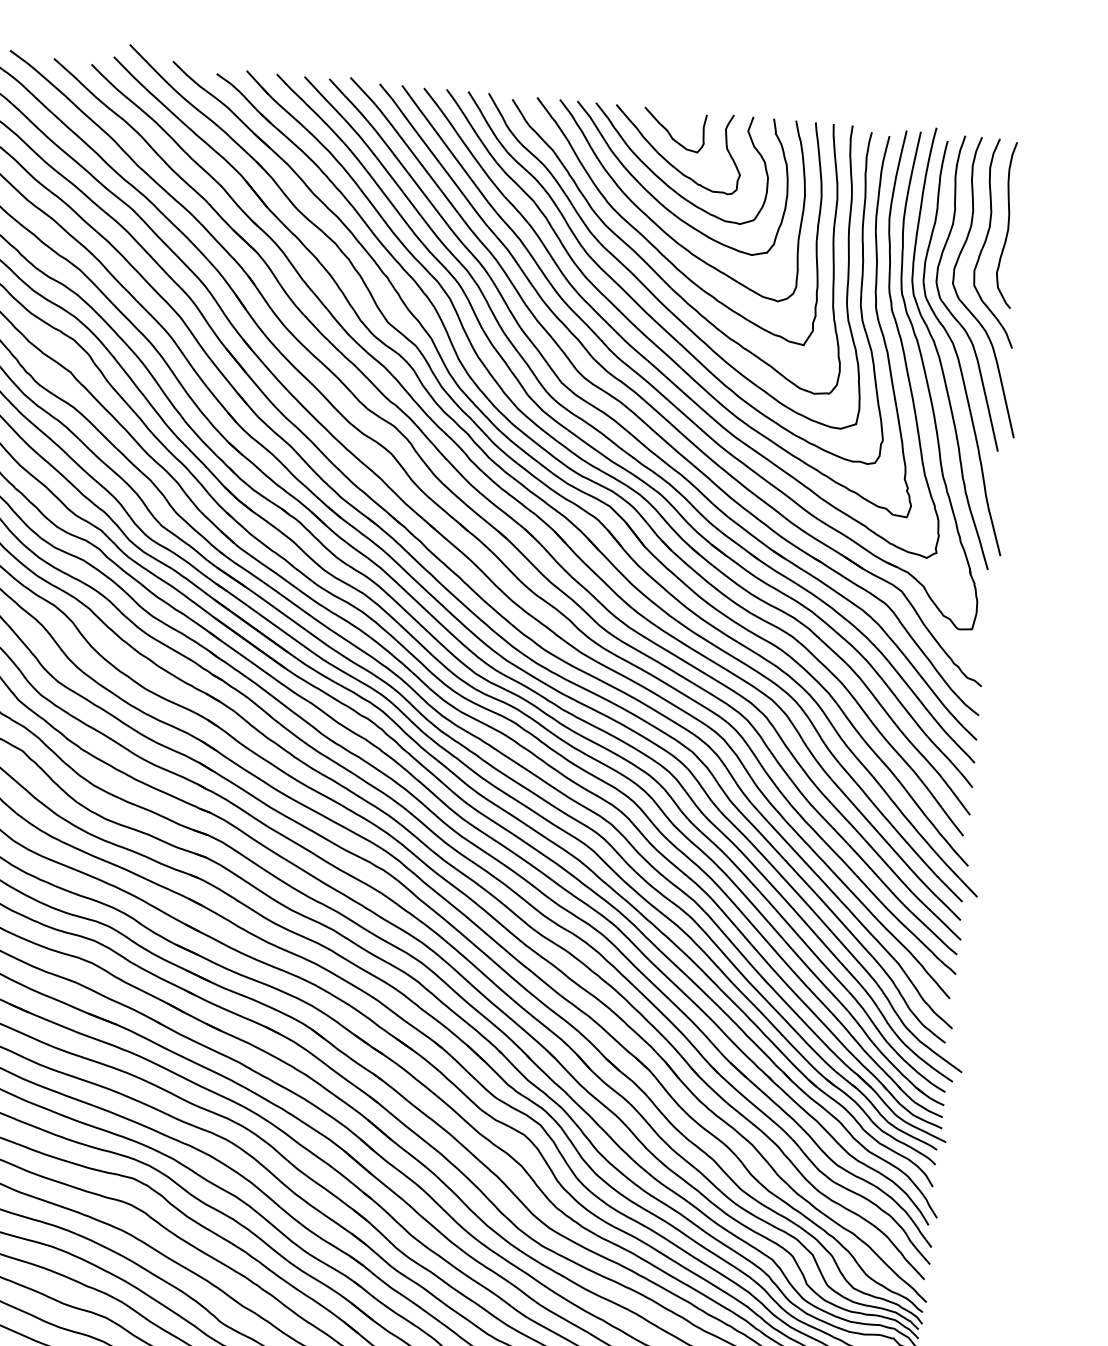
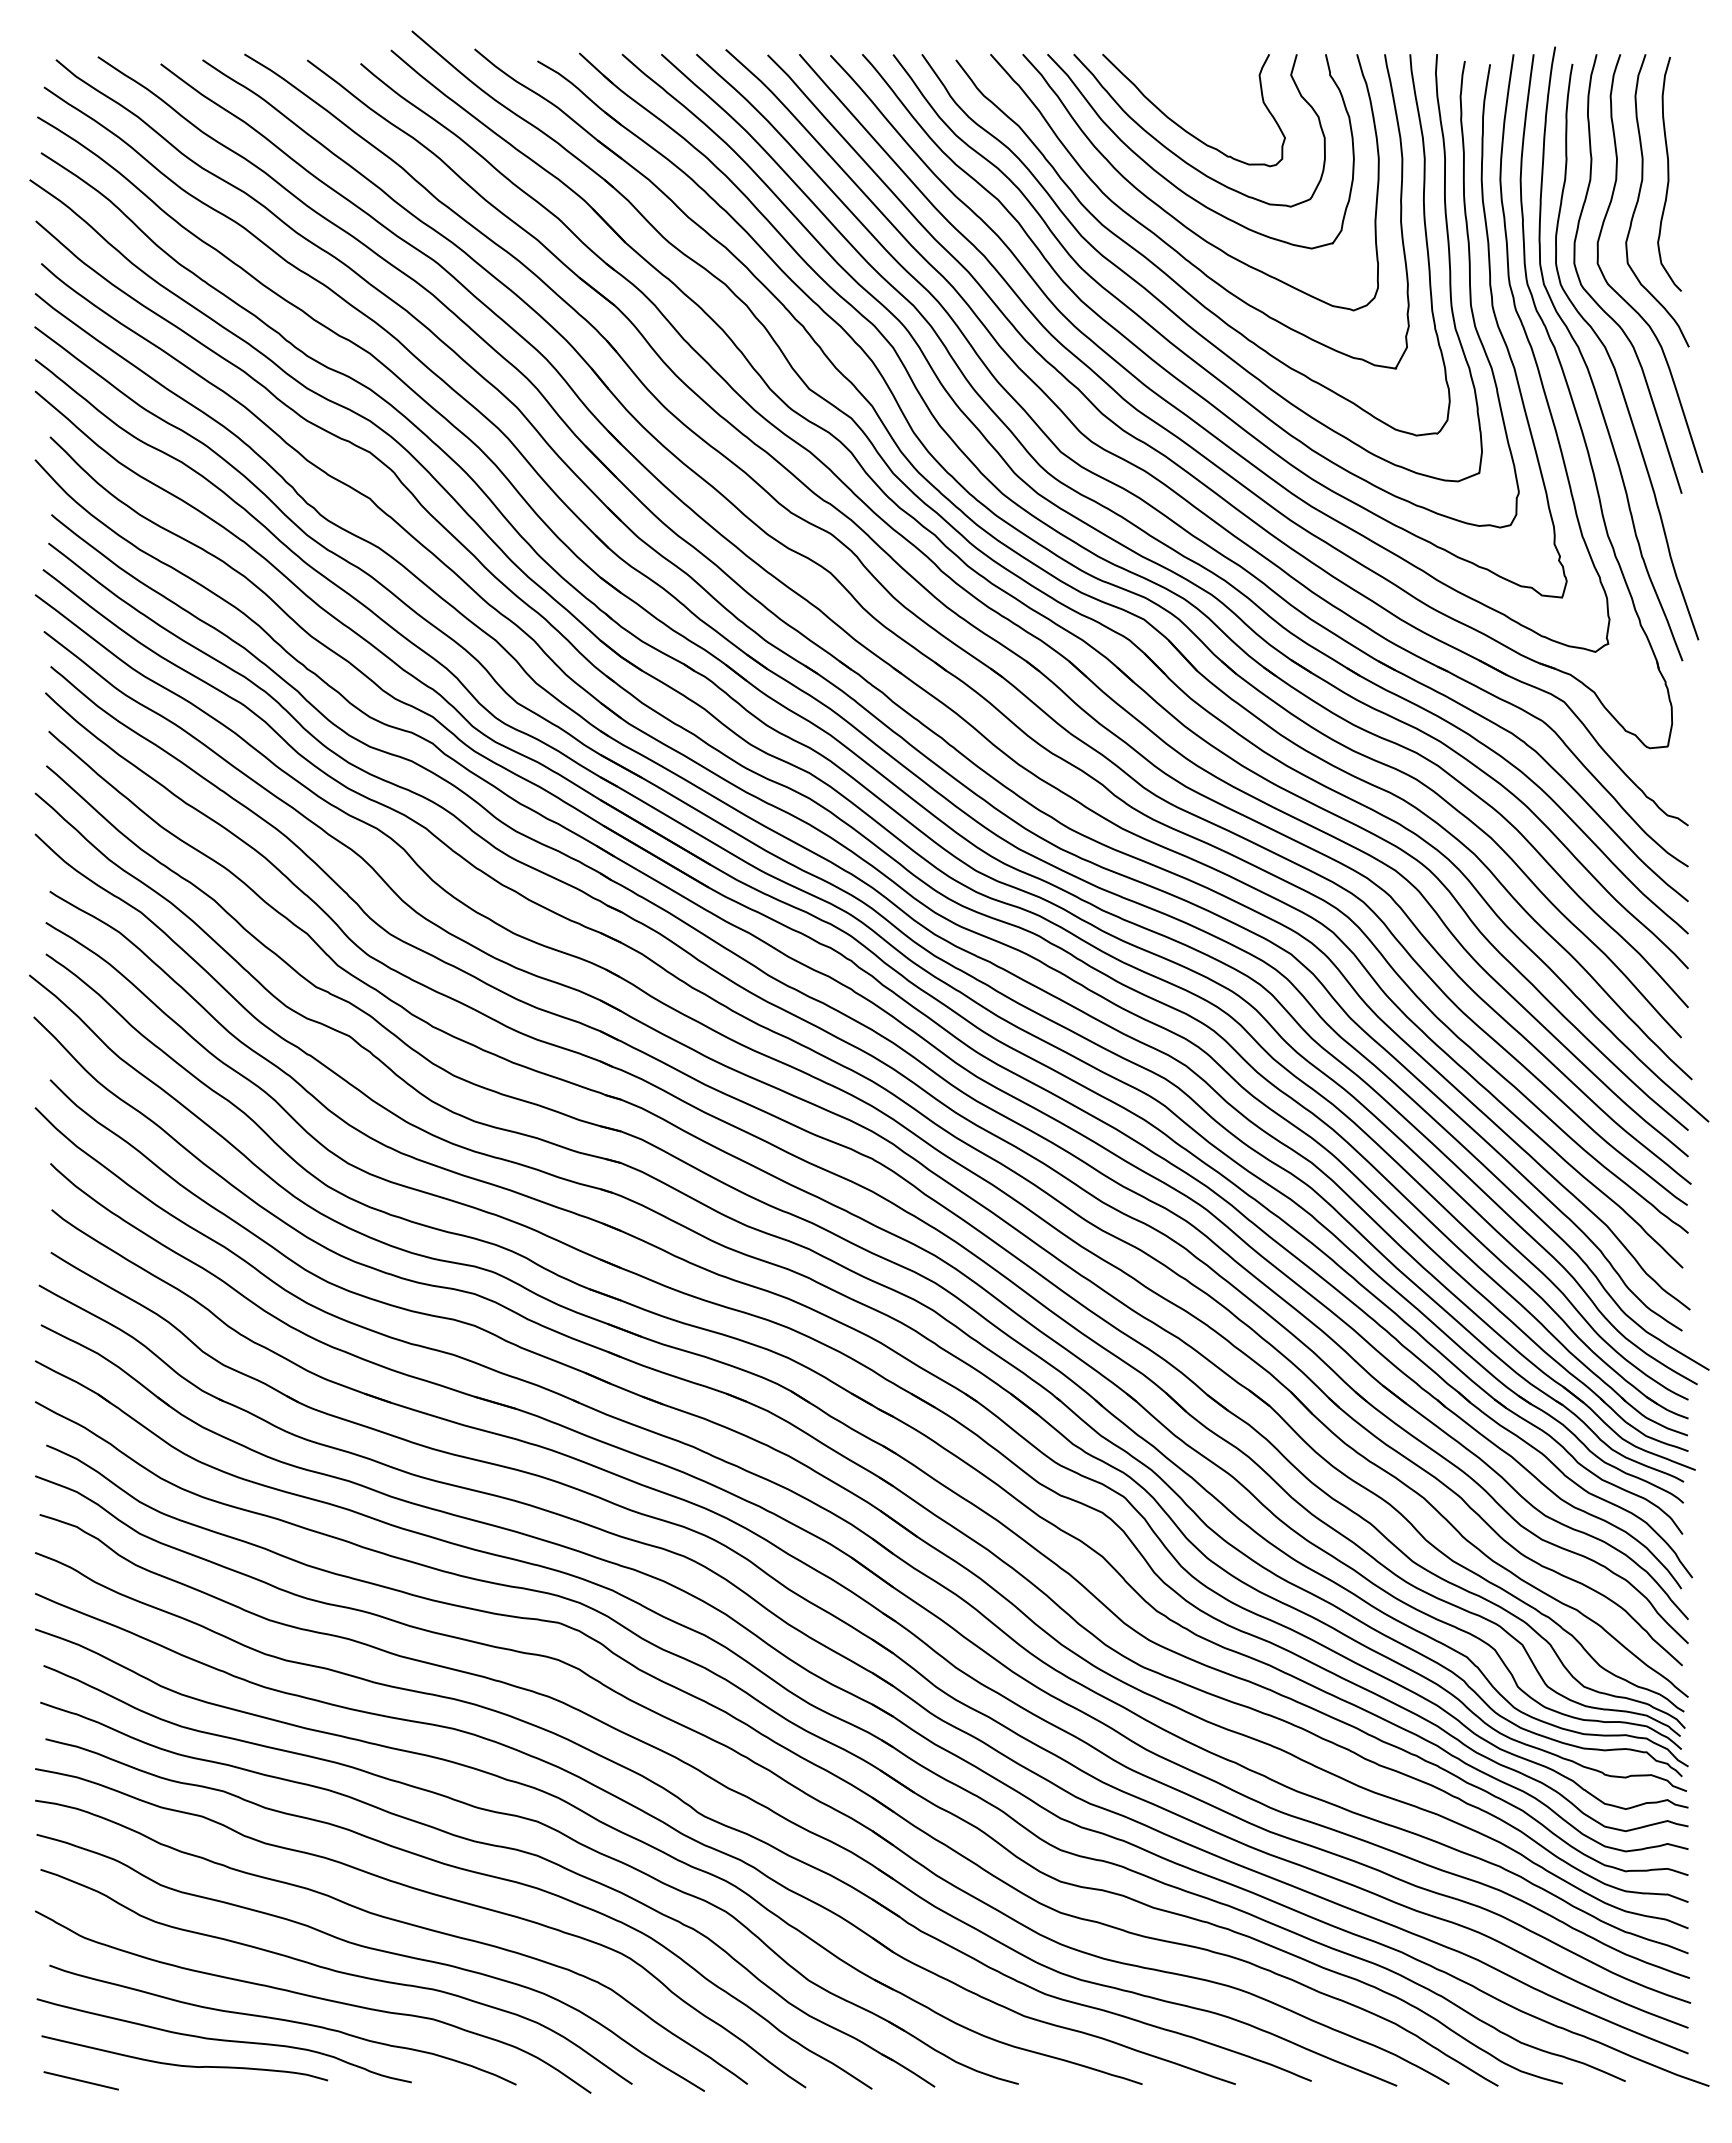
curve: (669, 132) -> (1180, 86), removed

